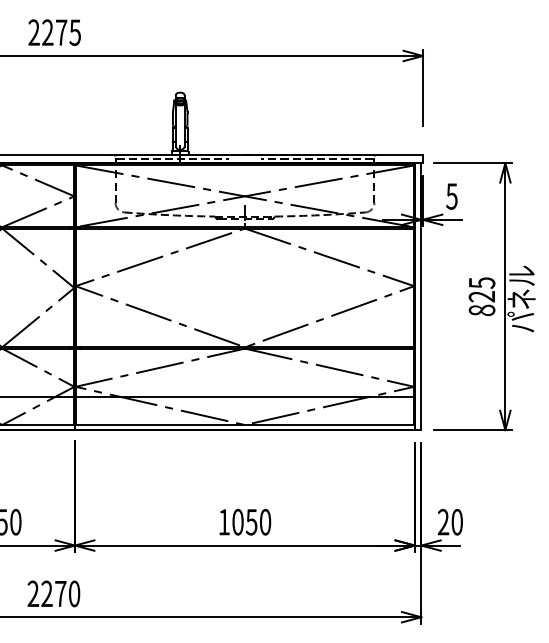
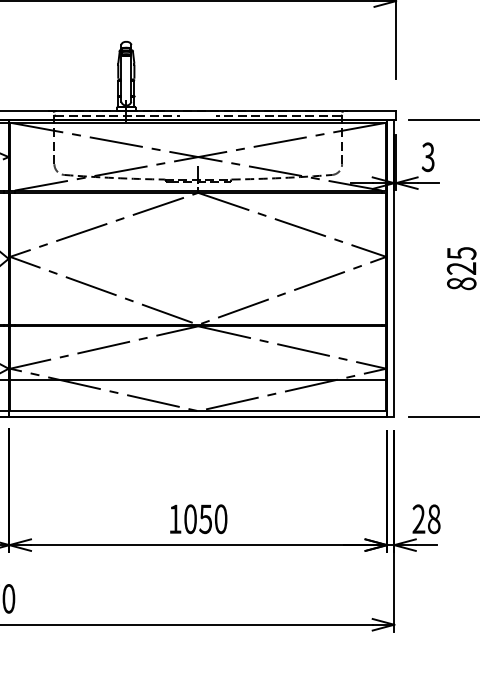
text: (451, 196) -> (427, 157), 5 -> 3
text: (456, 522) -> (433, 519), 20 -> 28

